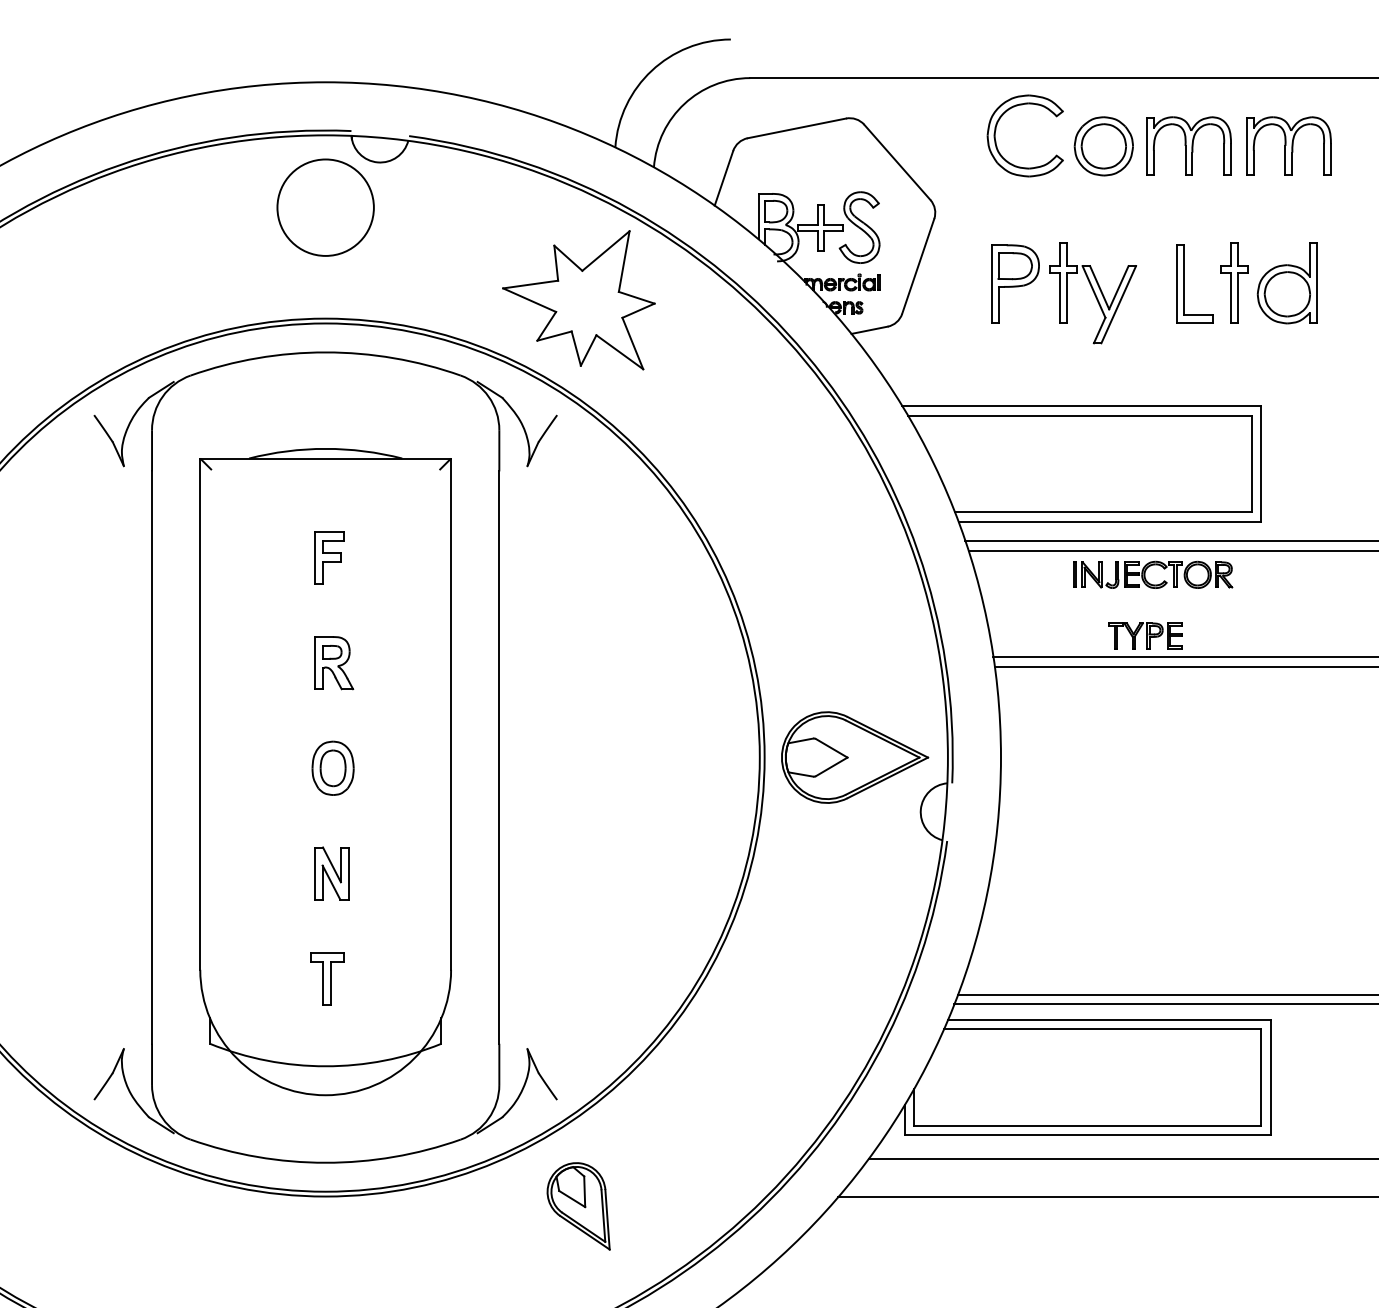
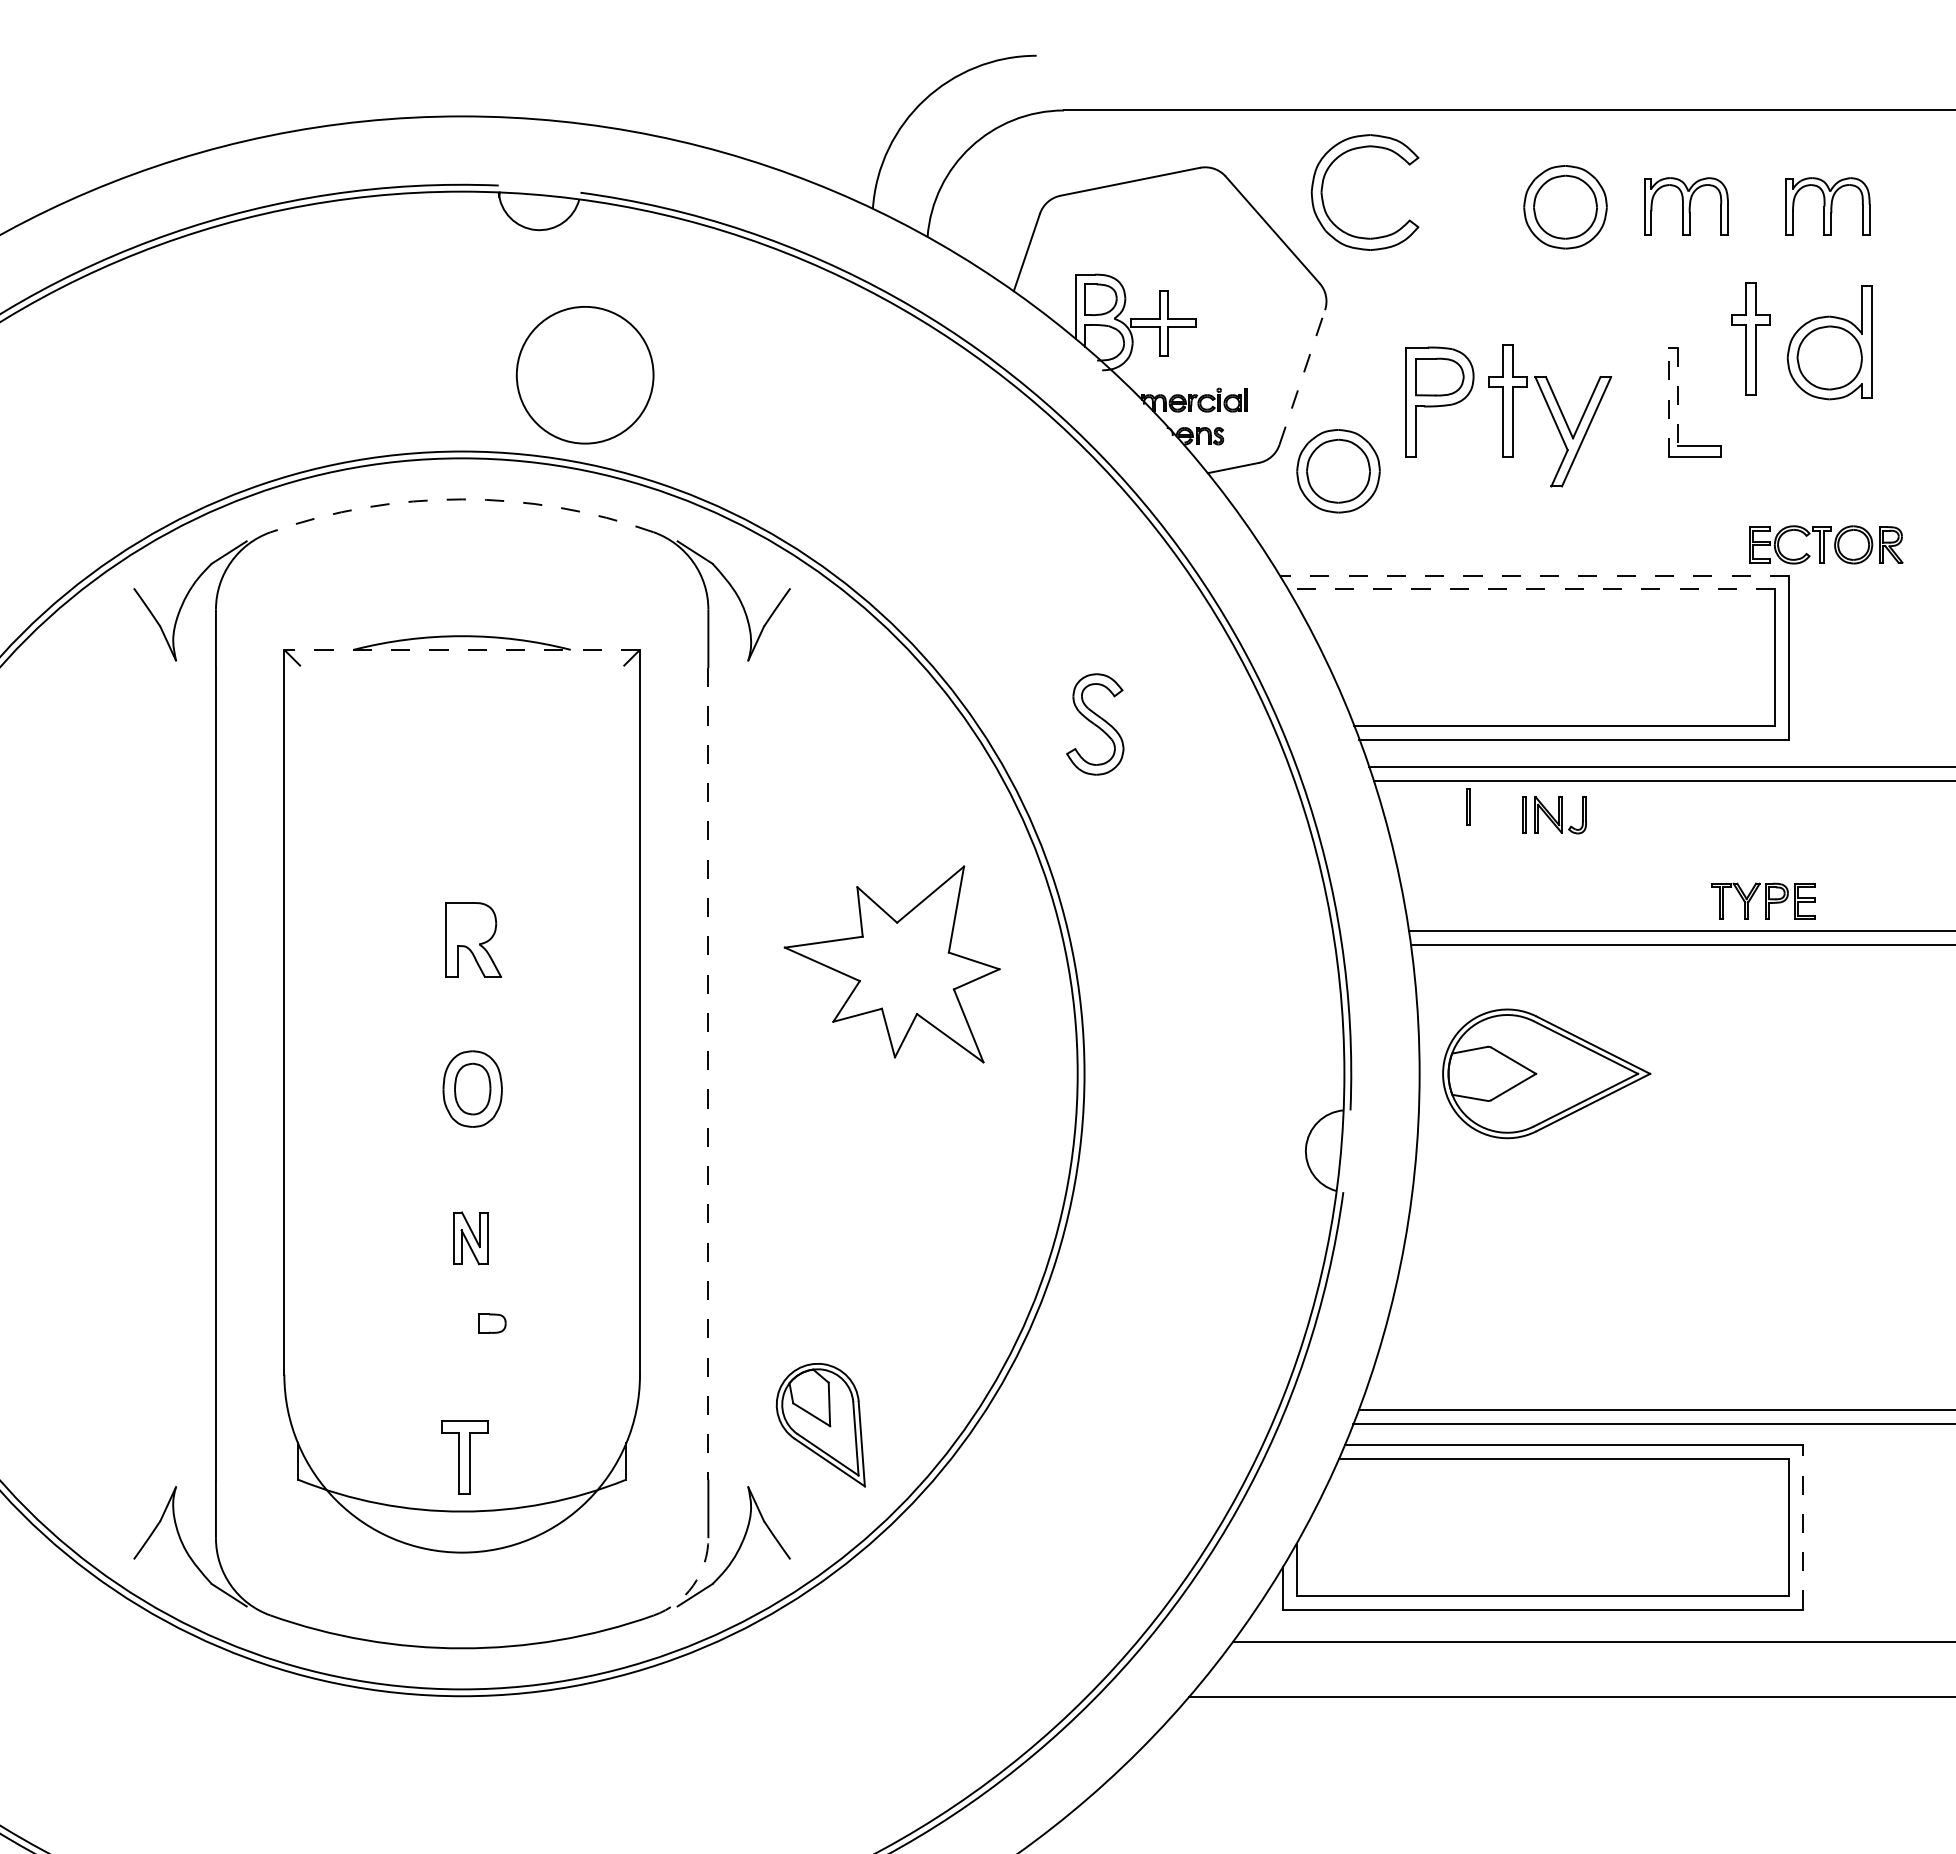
part: (995, 131) -> (1323, 186), moved
part: (1189, 145) -> (1686, 206), size x0.7
part: (1288, 145) -> (1827, 206), size x0.7
circle: (325, 207) -> (584, 375), moved
part: (859, 227) -> (1095, 724), moved
line: (918, 266) -> (1302, 377), solid -> dashed
line: (1183, 280) -> (1678, 397), solid -> dashed
part: (1234, 282) -> (1750, 338), moved
part: (1287, 283) -> (1829, 342), moved
line: (1176, 284) -> (1668, 402), solid -> dashed
part: (578, 300) -> (891, 964), moved
part: (943, 332) -> (1338, 471), added
arc: (325, 352) -> (462, 499), solid -> dashed
line: (1081, 406) -> (1534, 575), solid -> dashed
line: (1079, 415) -> (1531, 589), solid -> dashed
line: (325, 458) -> (462, 649), solid -> dashed
part: (328, 557) -> (466, 790), removed
line: (1034, 569) -> (1467, 806), added
part: (1178, 574) -> (1826, 544), moved
part: (1145, 635) -> (1763, 900), moved
part: (332, 652) -> (492, 1323), moved
line: (499, 757) -> (708, 1073), solid -> dashed
part: (854, 757) -> (1546, 1073), moved
part: (331, 873) -> (470, 1238), size x0.7
part: (327, 978) -> (464, 1457), moved
line: (1271, 1077) -> (1802, 1527), solid -> dashed
arc: (488, 1118) -> (693, 1585), solid -> dashed
part: (578, 1206) -> (820, 1425), moved

